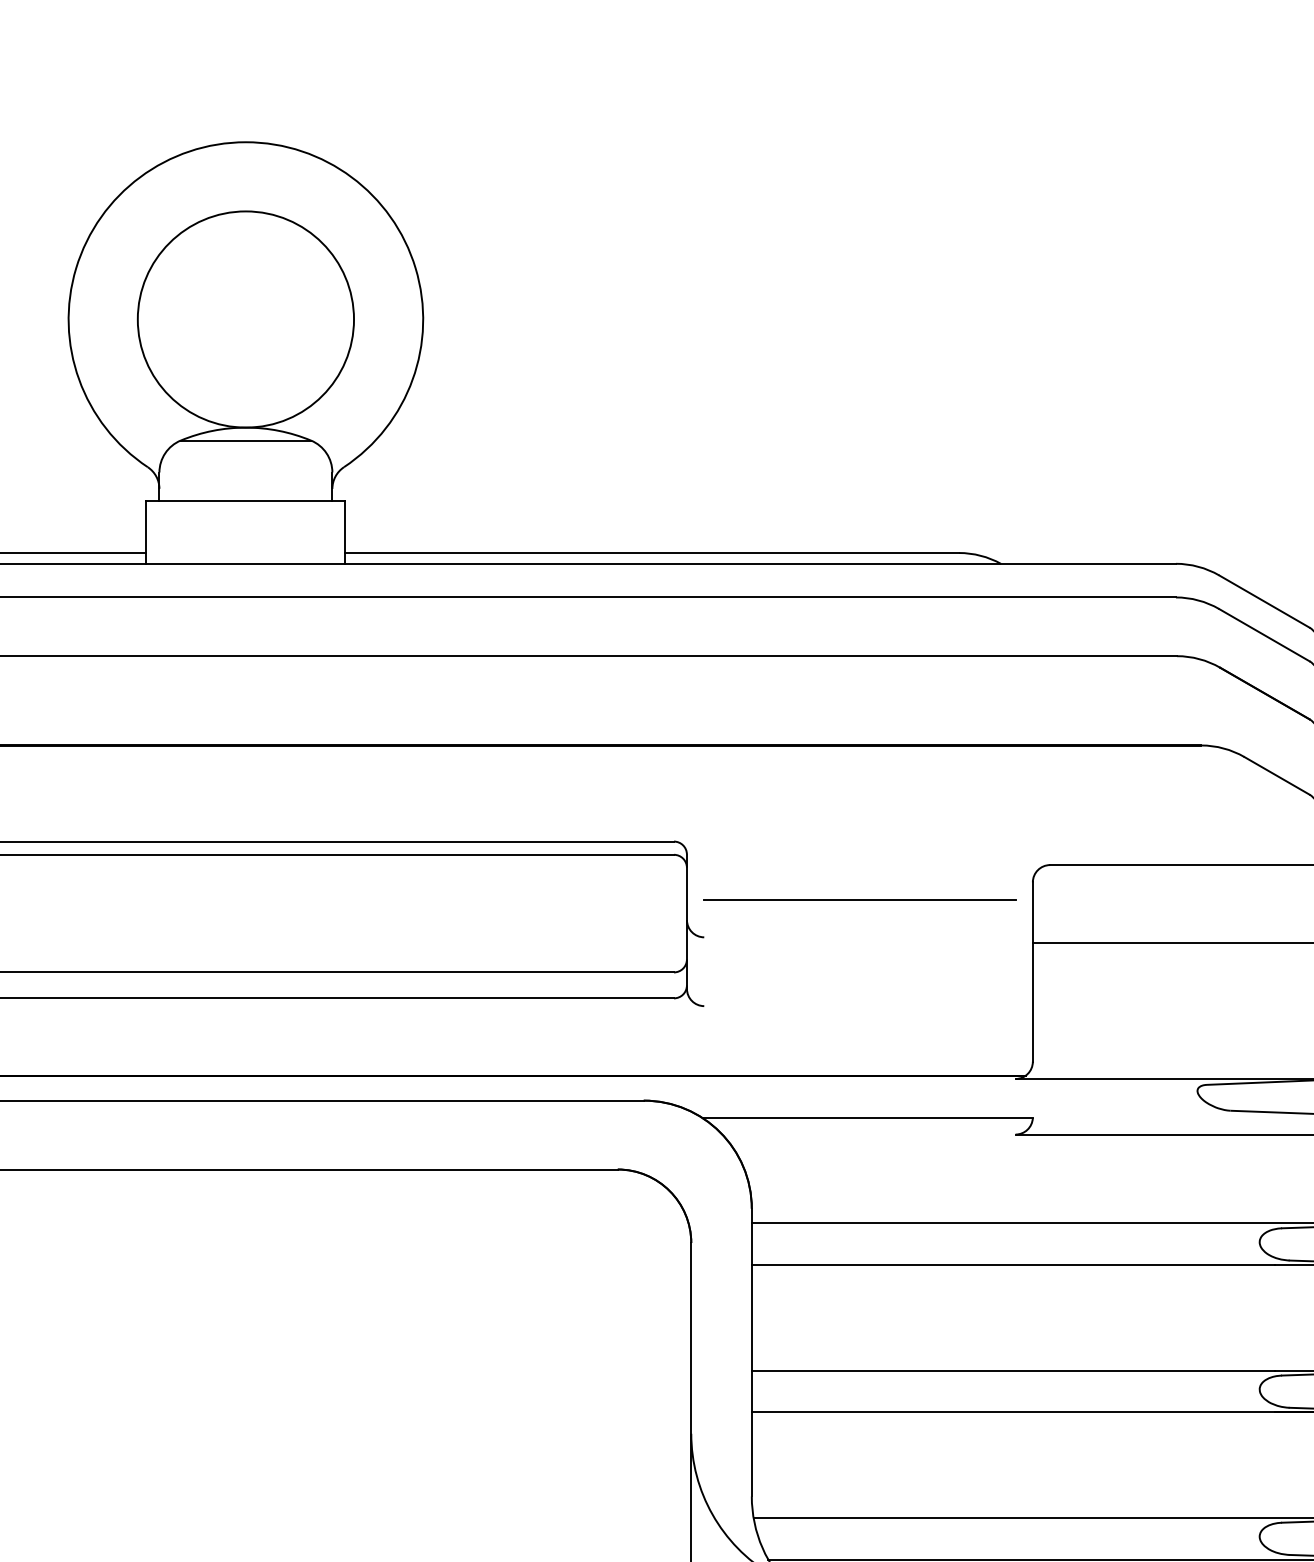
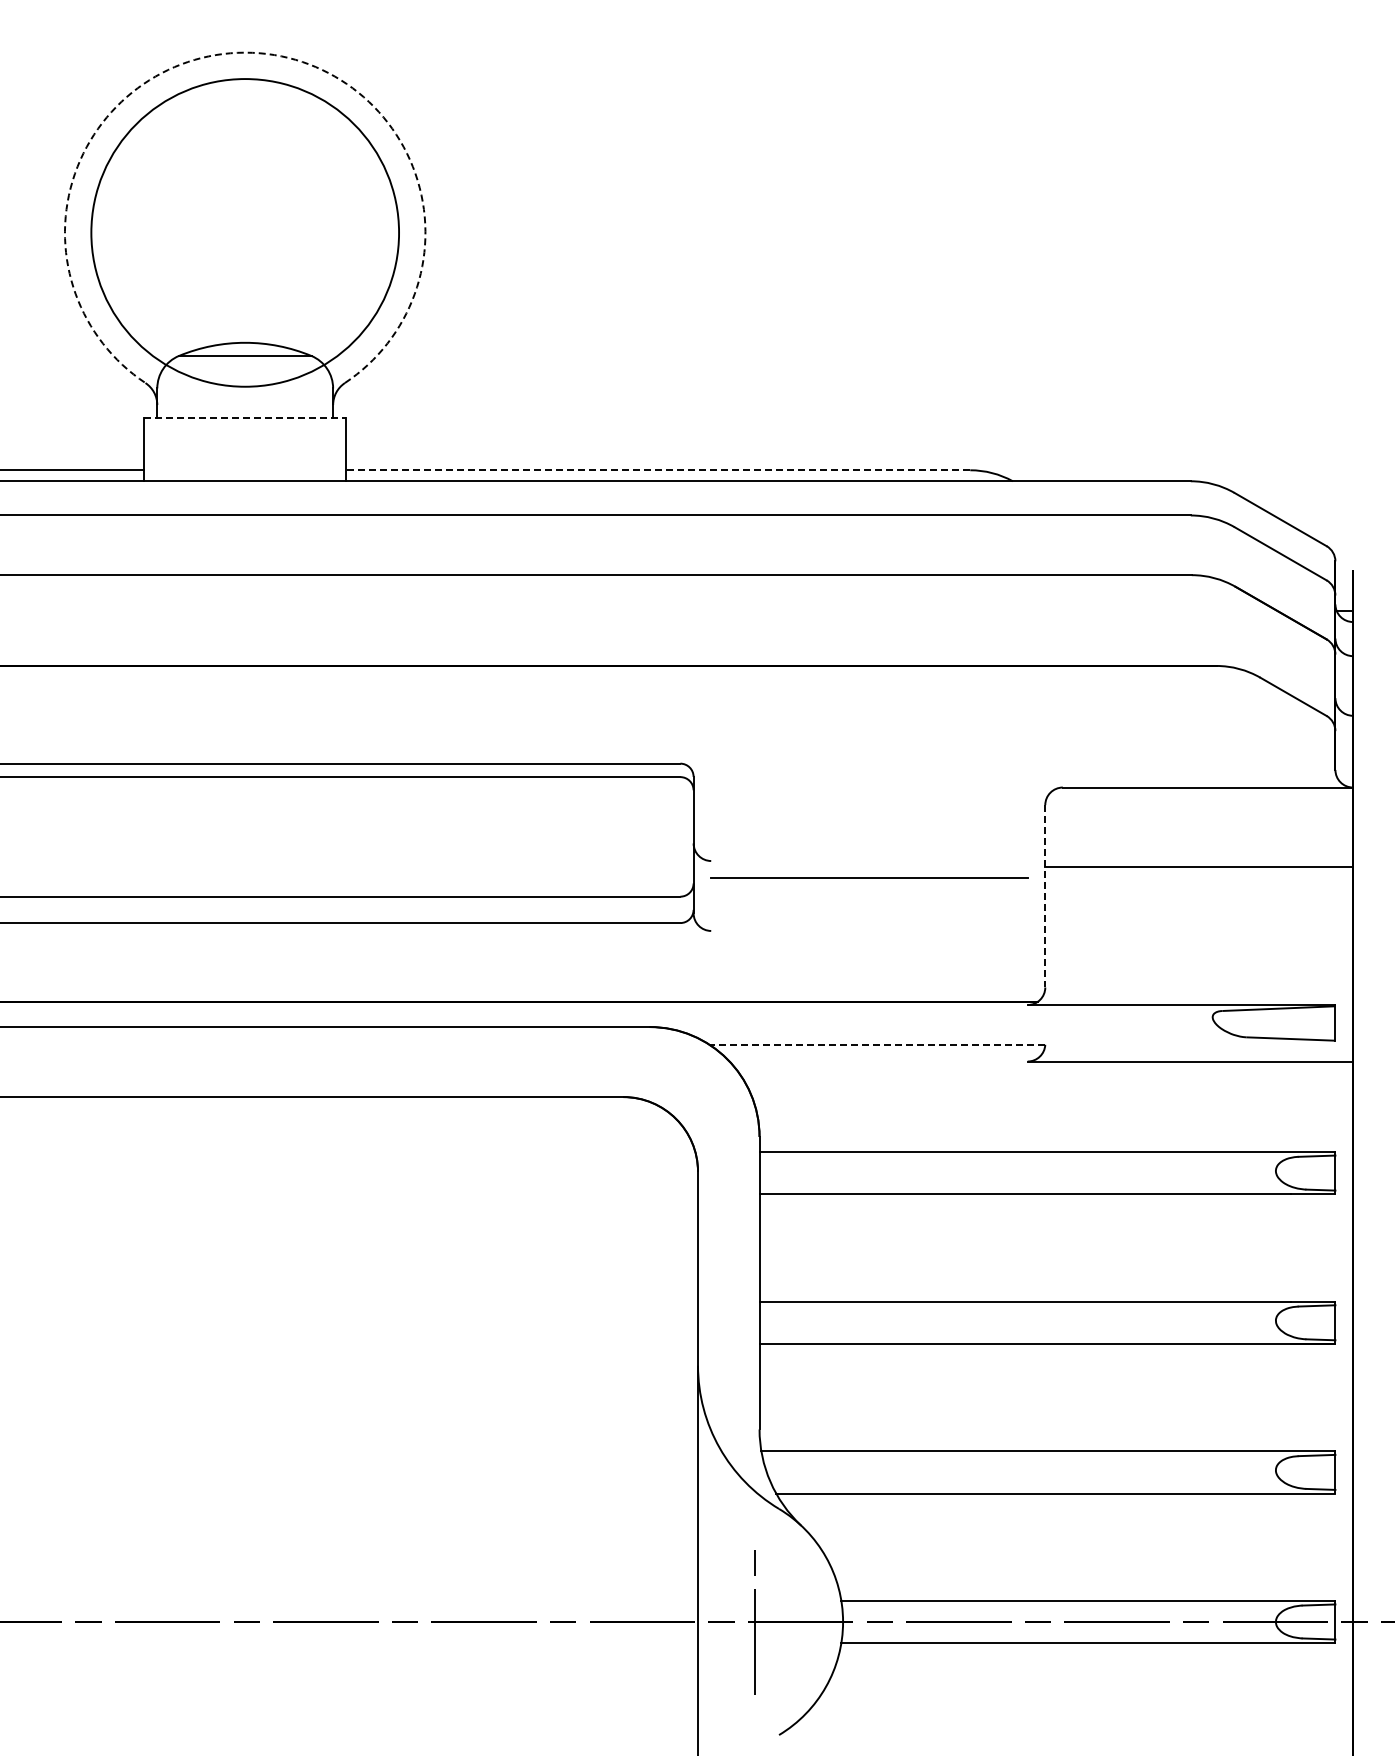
arc: (246, 142) -> (245, 52), solid -> dashed
circle: (246, 319) -> (245, 232), size x1.4
line: (246, 501) -> (245, 417), solid -> dashed
line: (652, 553) -> (658, 470), solid -> dashed
line: (859, 899) -> (869, 877), moved
line: (1033, 972) -> (1045, 896), solid -> dashed
line: (867, 1117) -> (877, 1044), solid -> dashed

